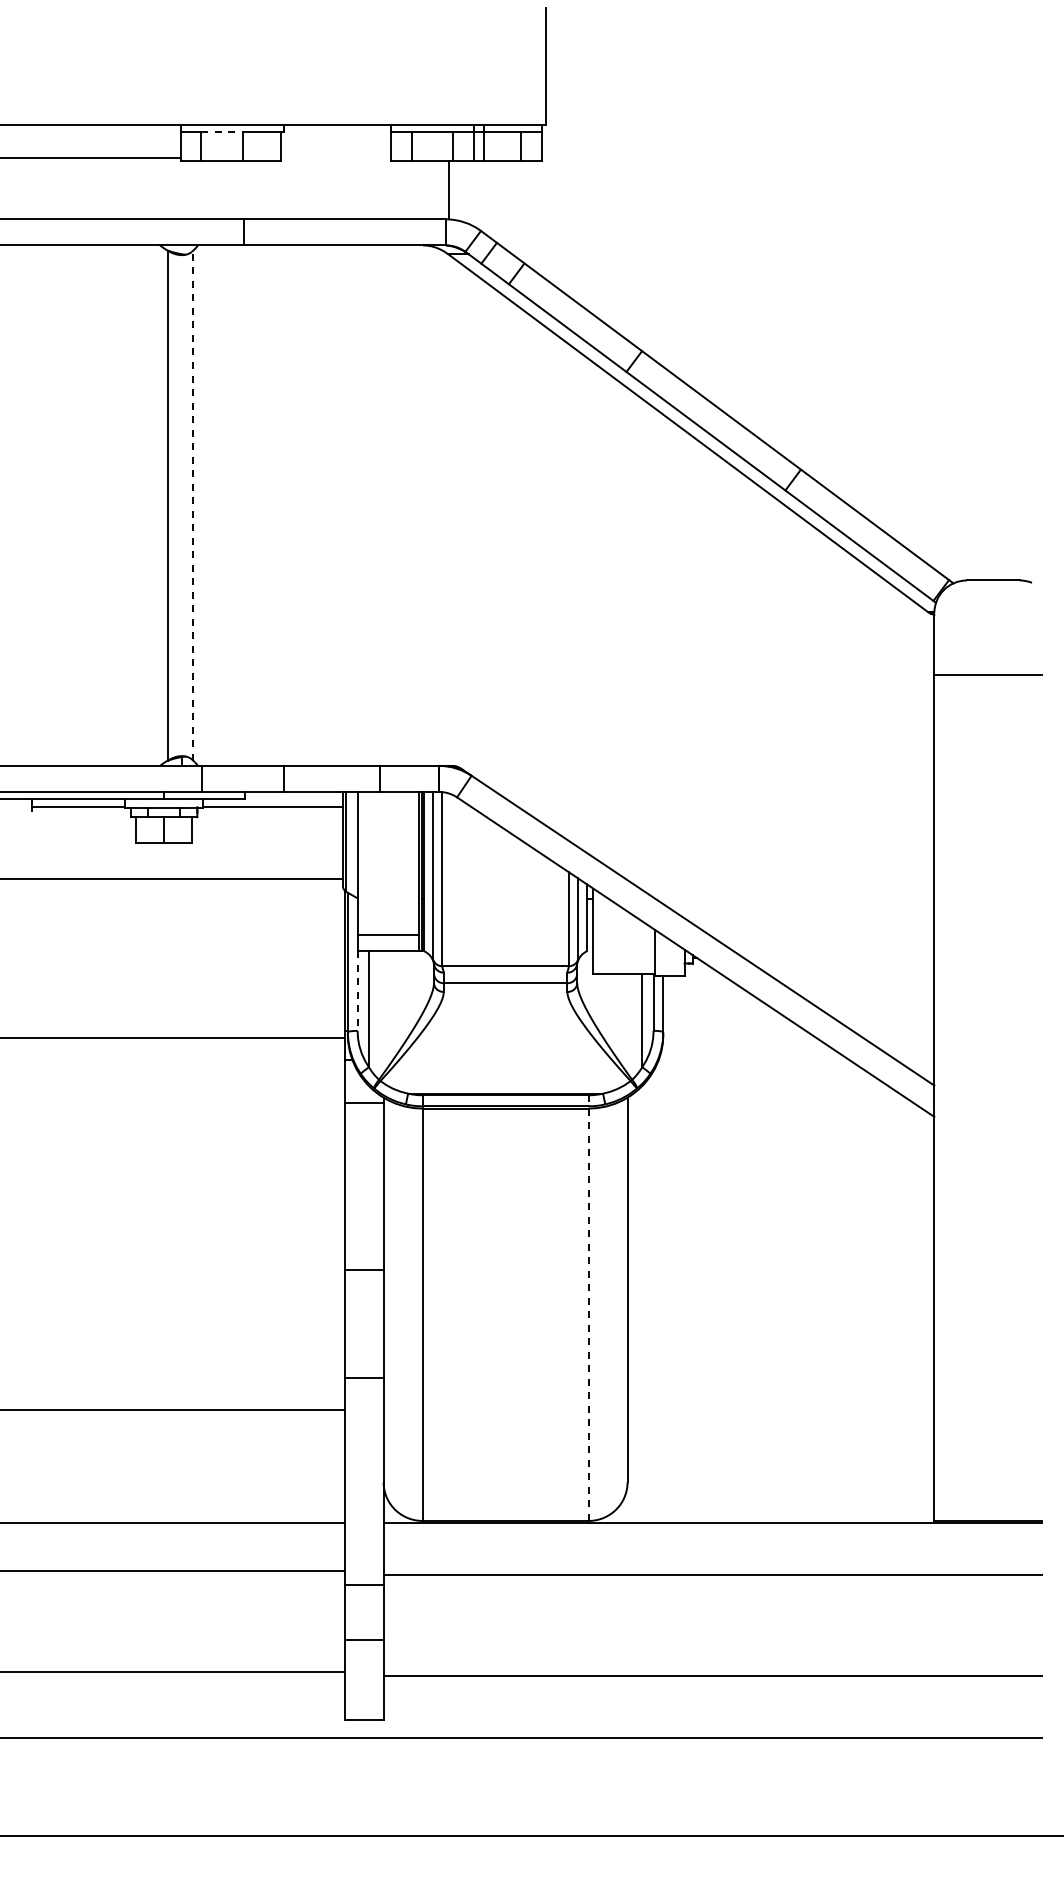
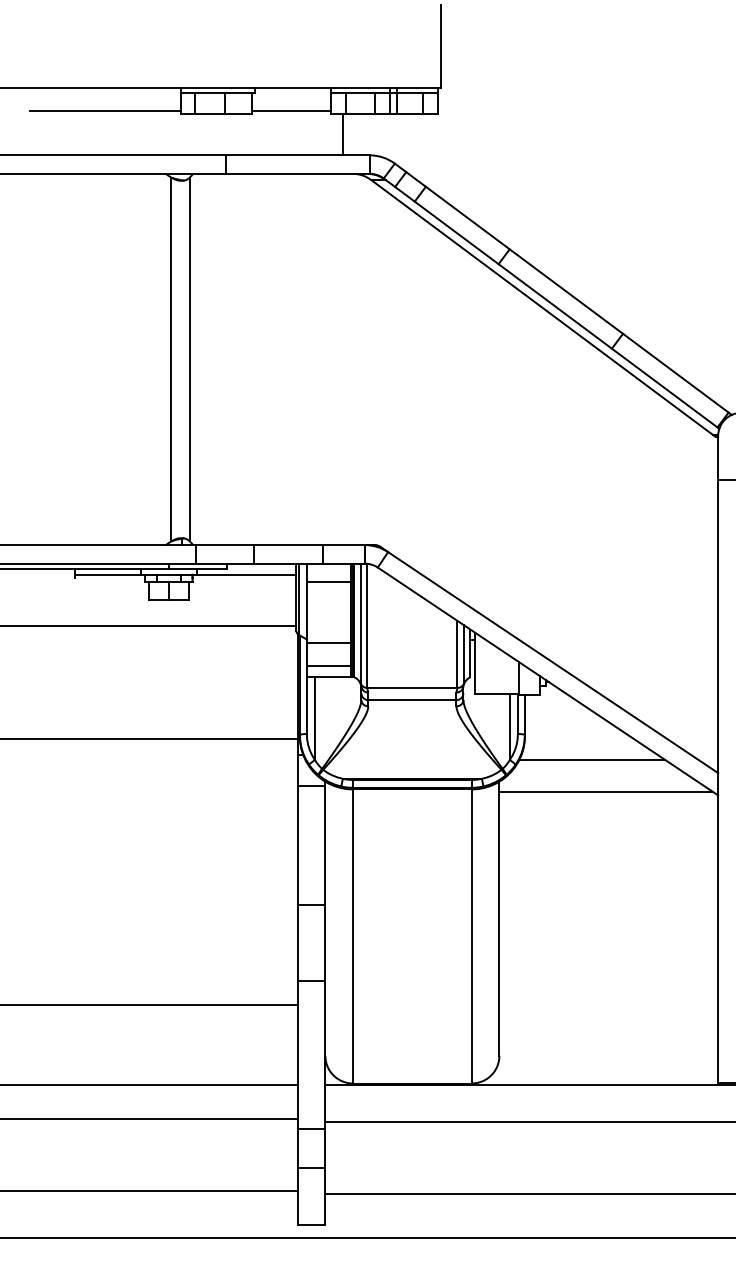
line: (222, 131) -> (210, 92), dashed -> solid
line: (336, 157) -> (291, 111), added
line: (449, 189) -> (343, 134), moved
line: (193, 505) -> (189, 359), dashed -> solid
line: (388, 817) -> (328, 581), added
line: (388, 902) -> (328, 642), added
line: (357, 991) -> (306, 705), dashed -> solid
line: (757, 1067) -> (592, 760), added
line: (777, 1111) -> (606, 791), added
line: (588, 1308) -> (471, 932), dashed -> solid

